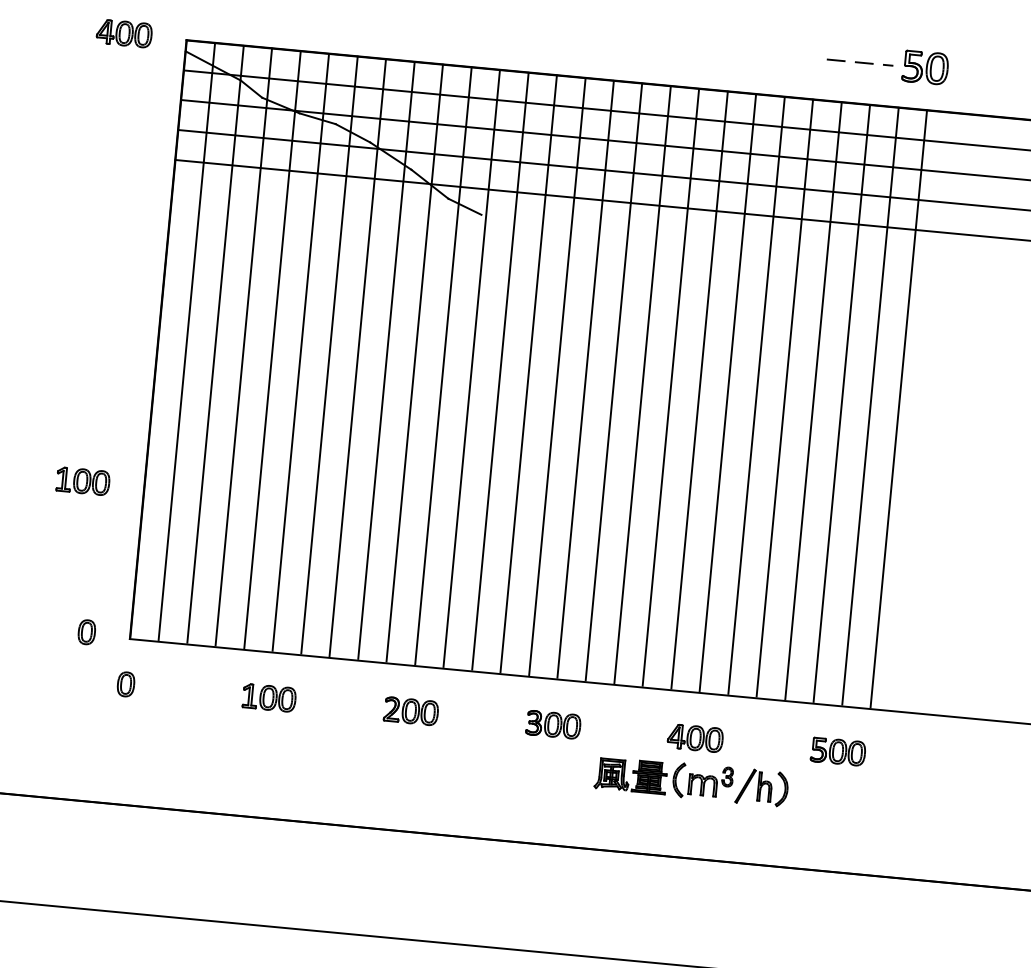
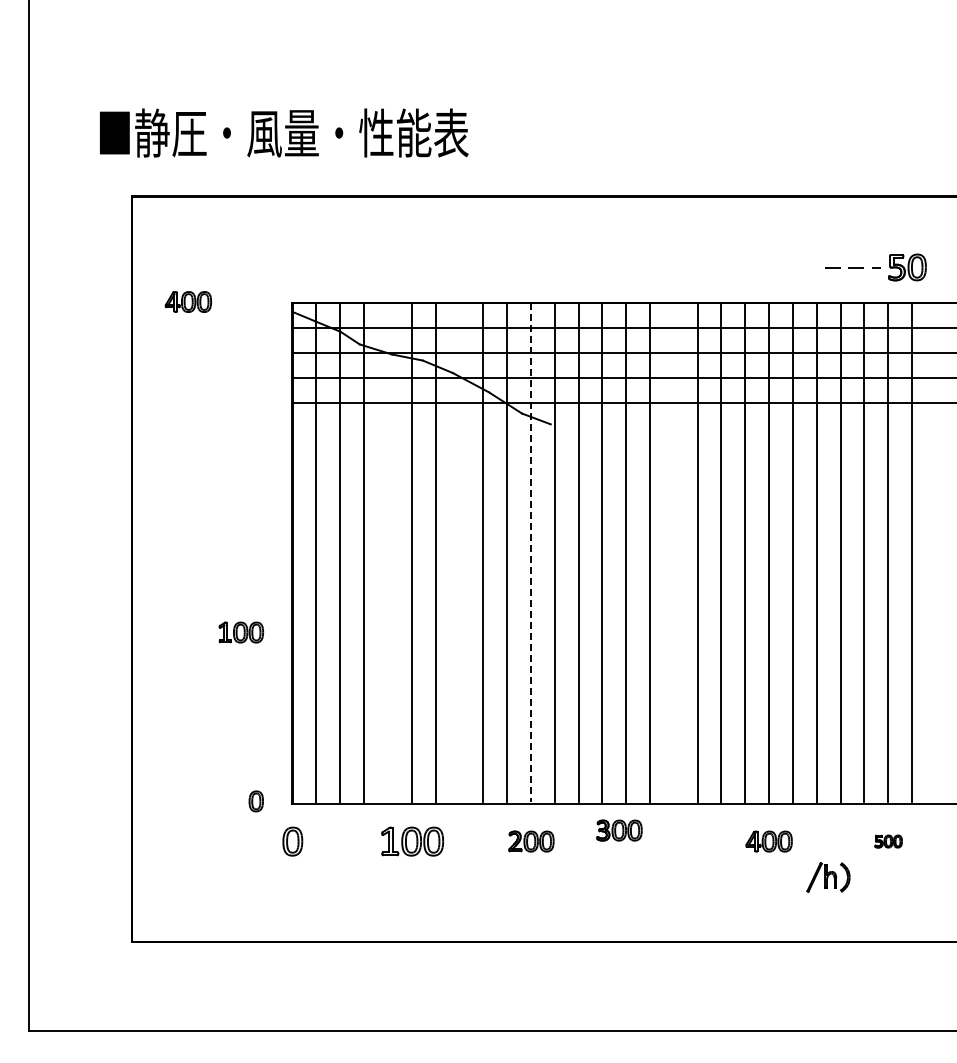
part: (123, 32) -> (187, 301), moved
line: (273, 349) -> (388, 552), removed
line: (357, 357) -> (459, 552), removed
line: (443, 365) -> (531, 552), solid -> dashed
line: (613, 381) -> (673, 552), removed
part: (82, 481) -> (240, 632), moved
part: (125, 684) -> (292, 841), size x1.4
part: (269, 697) -> (412, 841), size x1.4
part: (553, 724) -> (619, 830), moved
part: (838, 751) -> (888, 841), size x0.6
part: (664, 778) -> (746, 877), removed

